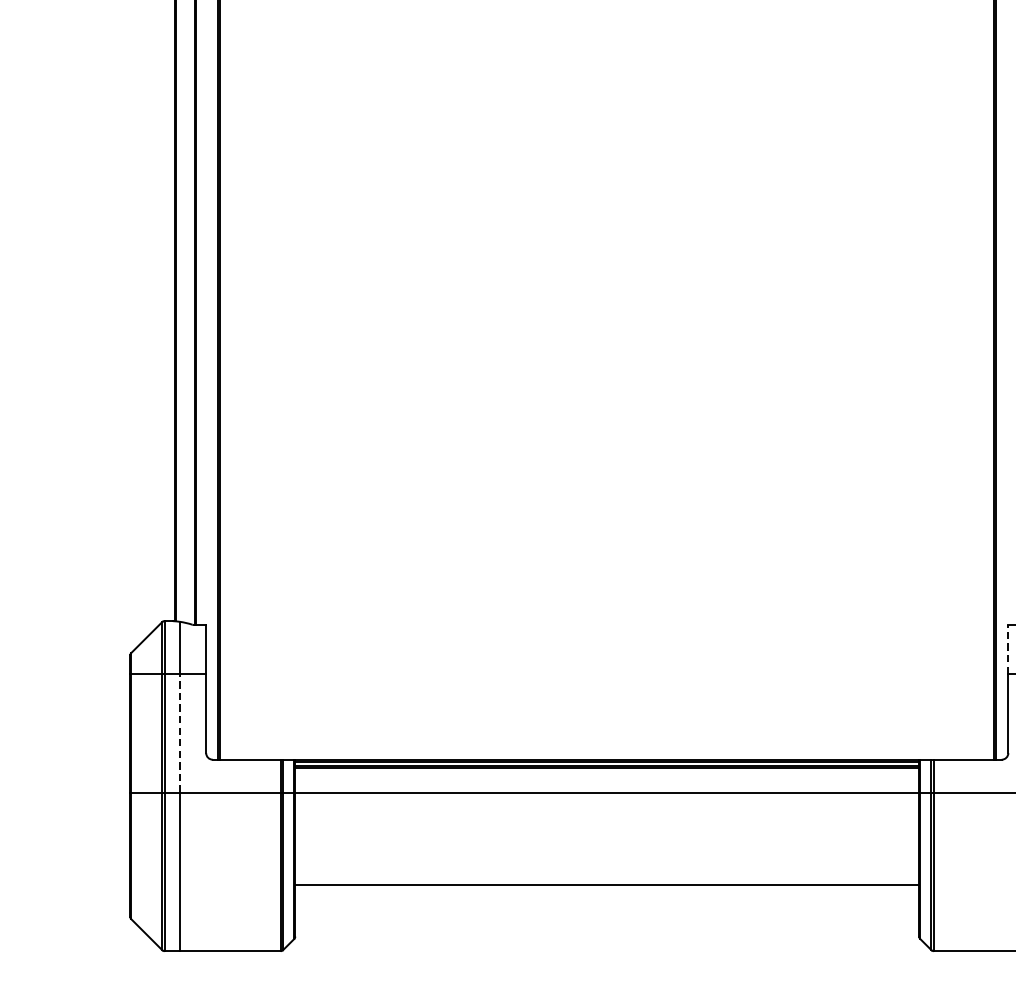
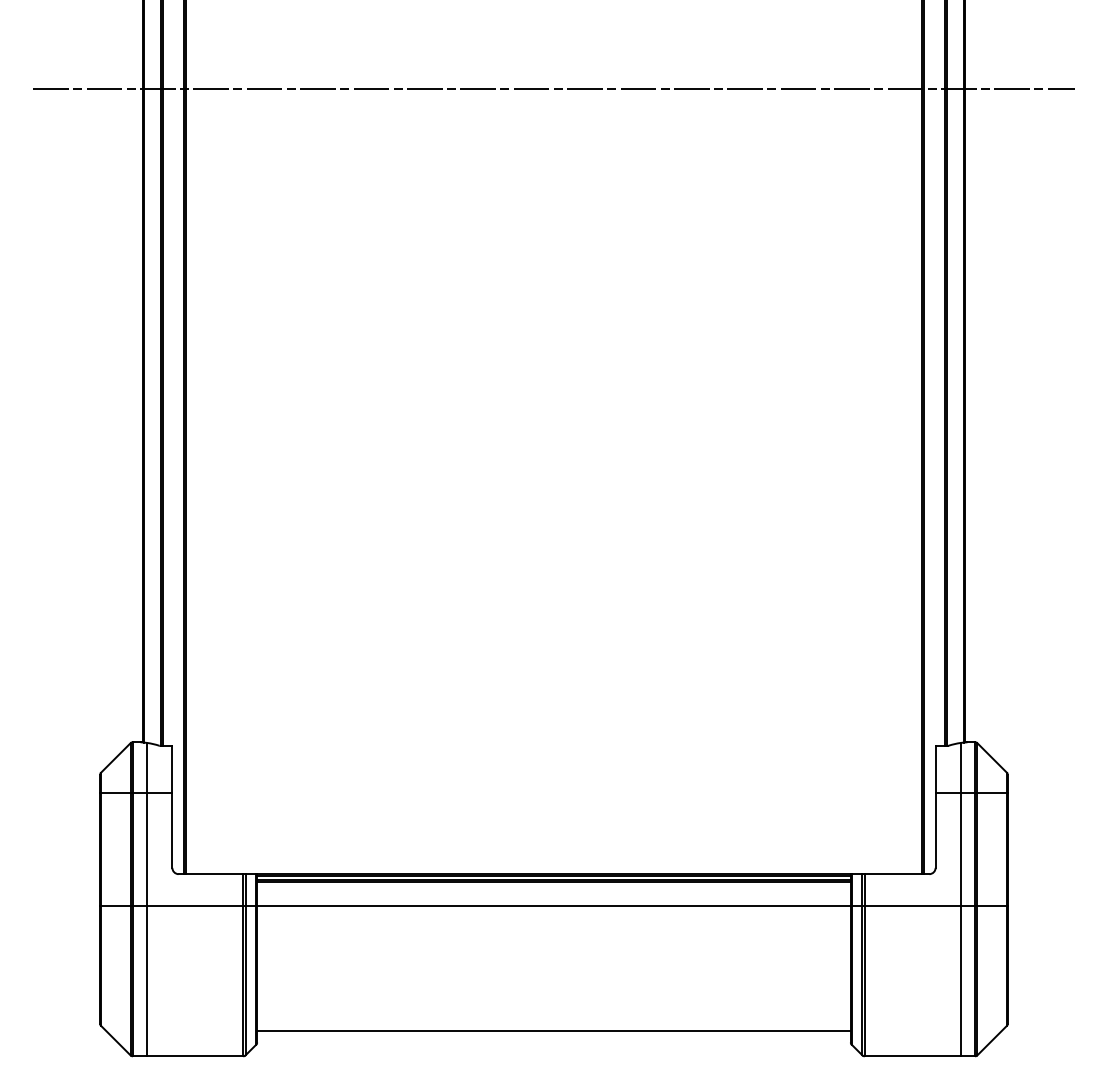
line: (1008, 648) -> (935, 768), dashed -> solid
line: (180, 733) -> (147, 849), dashed -> solid
line: (606, 885) -> (553, 1031), moved

